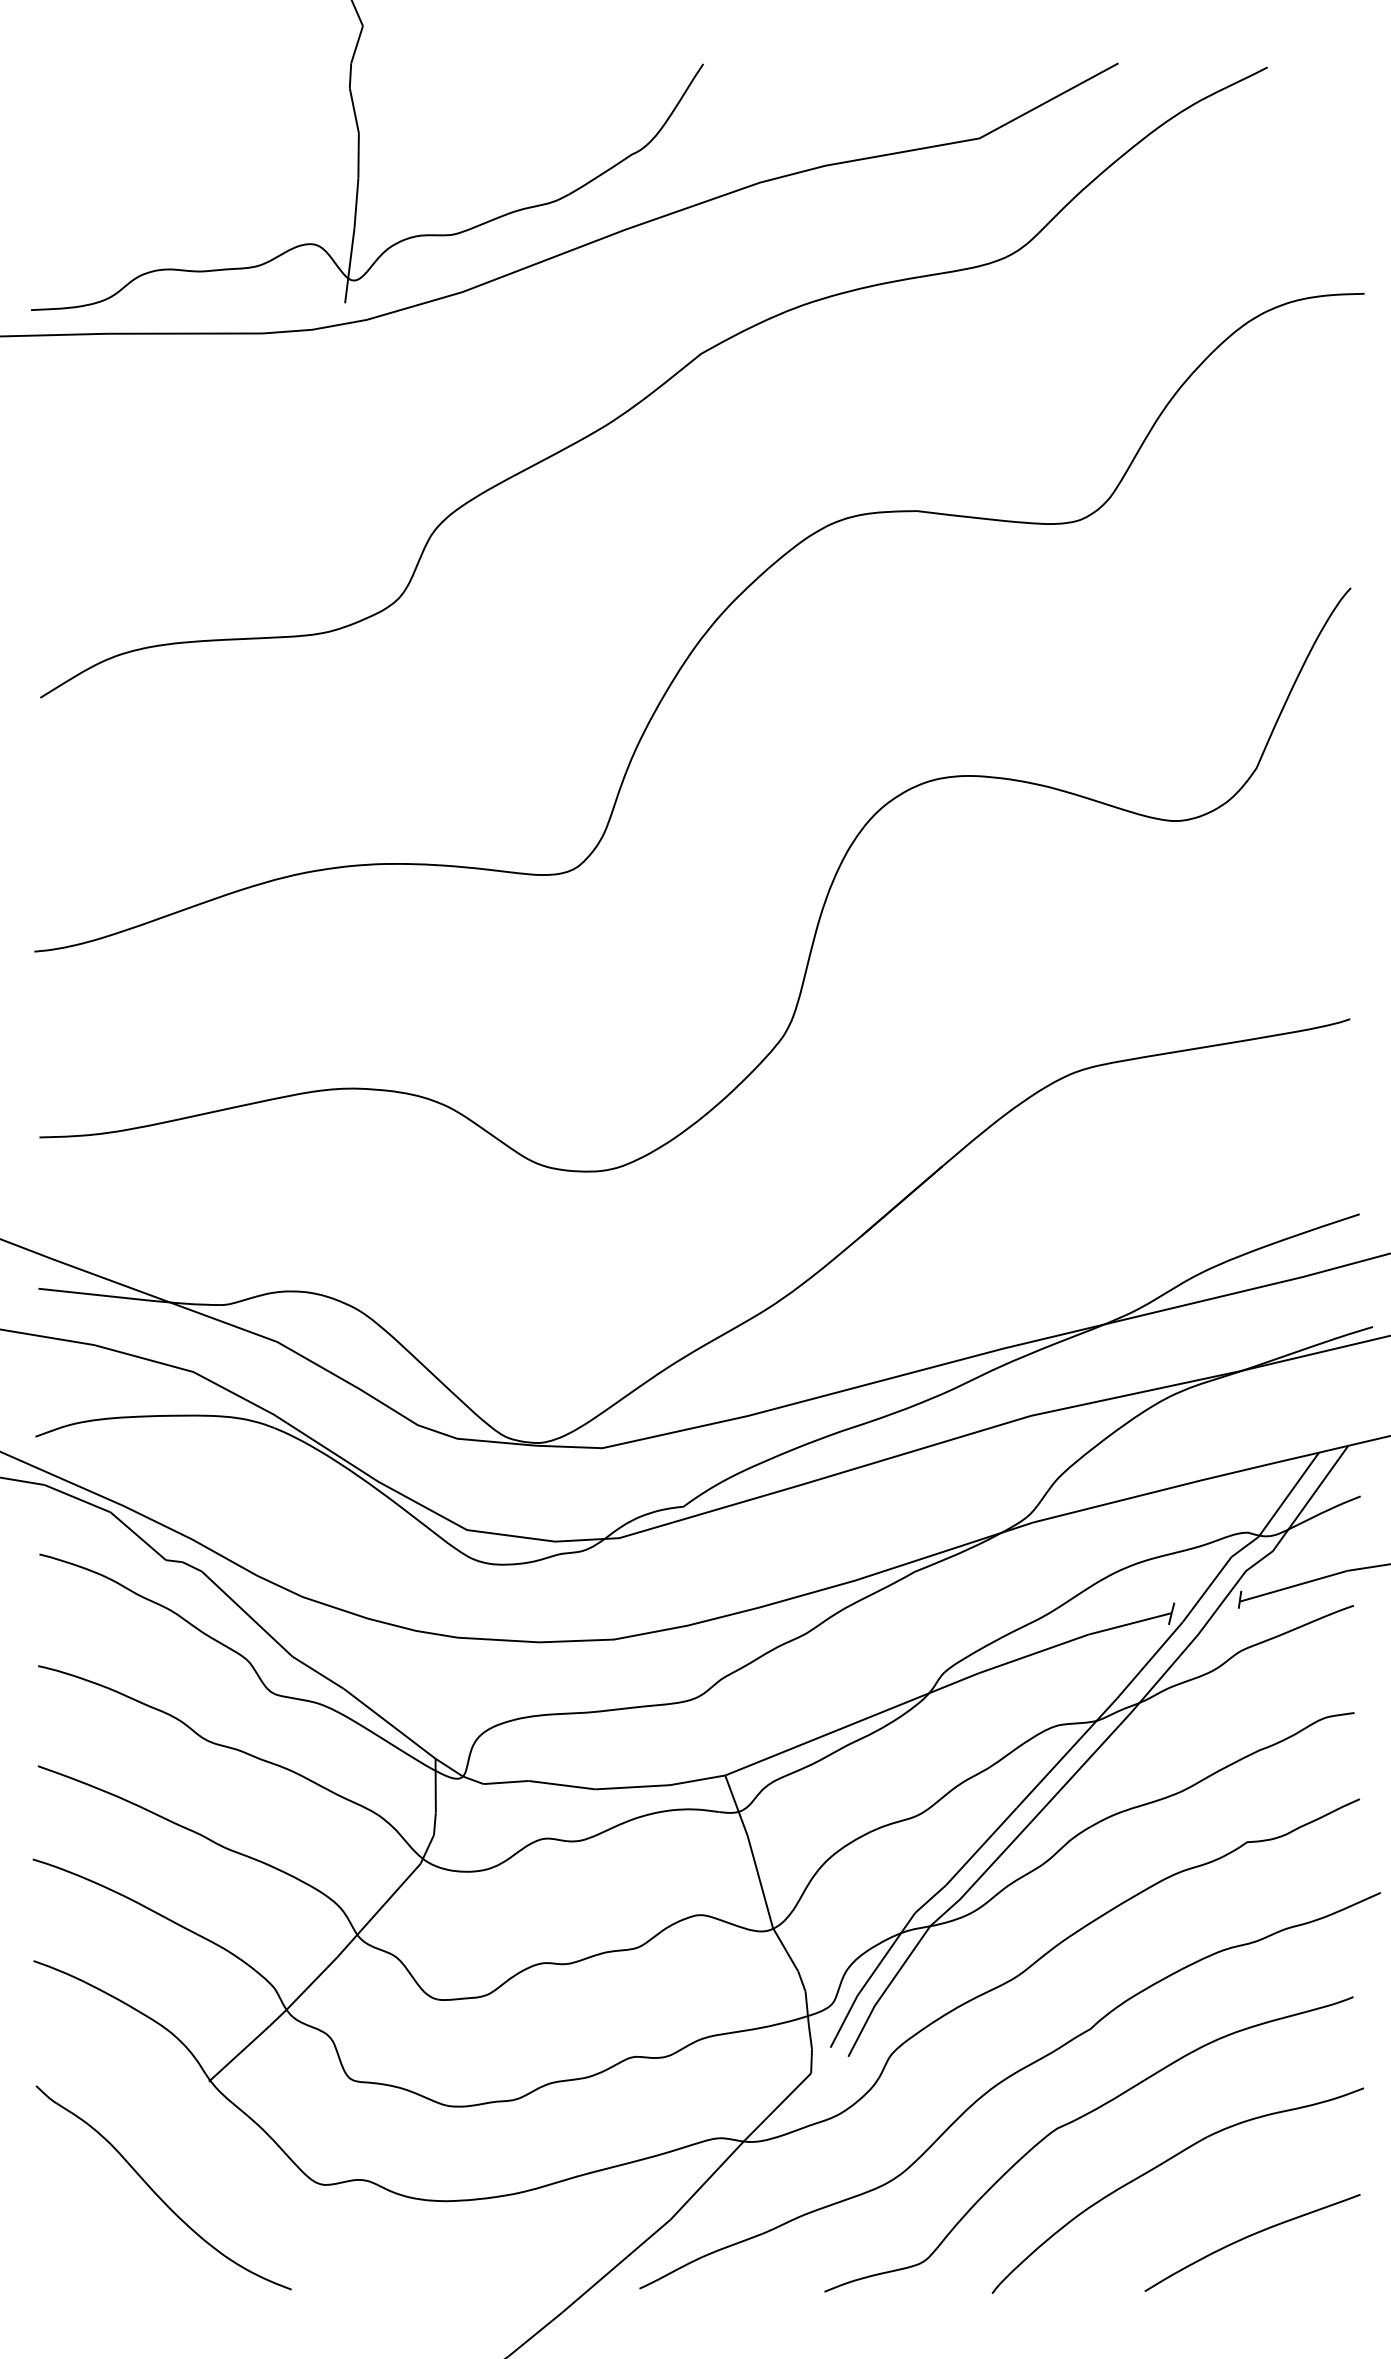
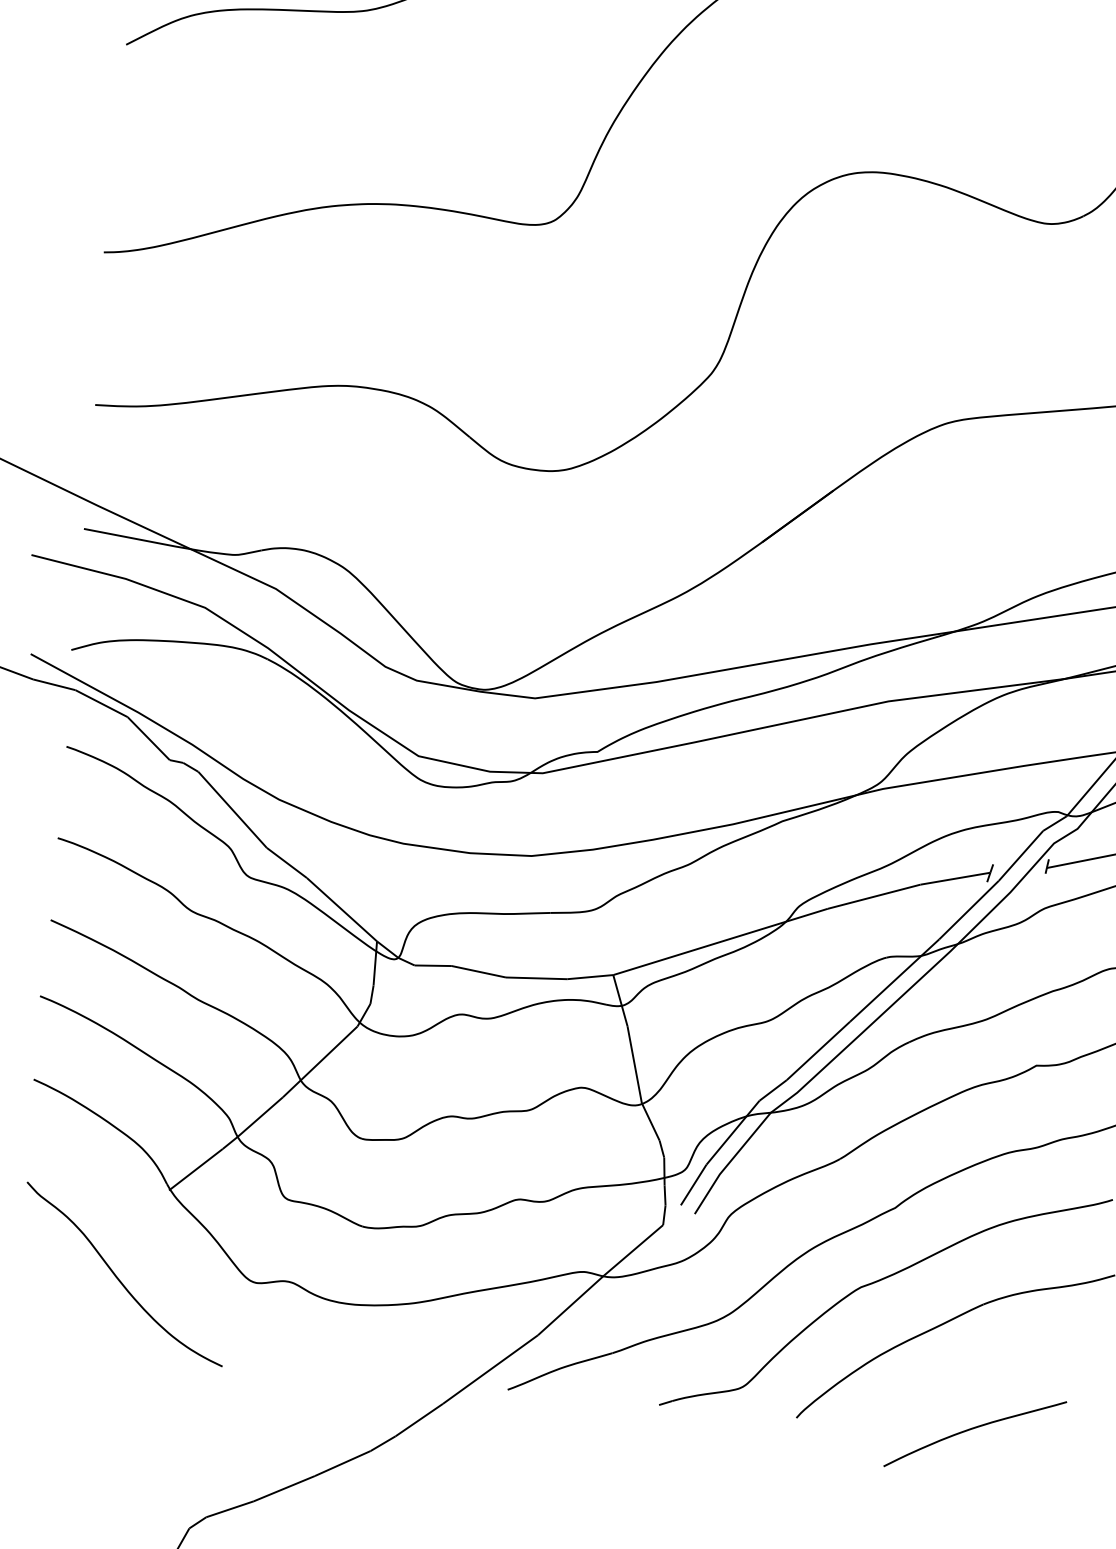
curve: (1251, 2236) -> (974, 1428), moved

